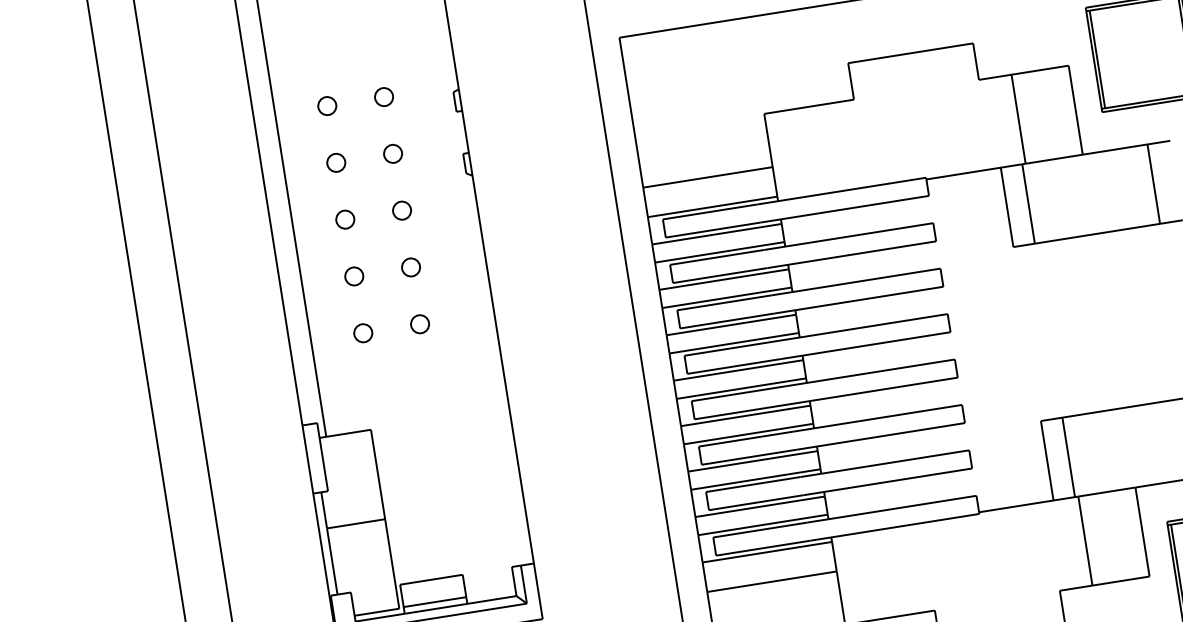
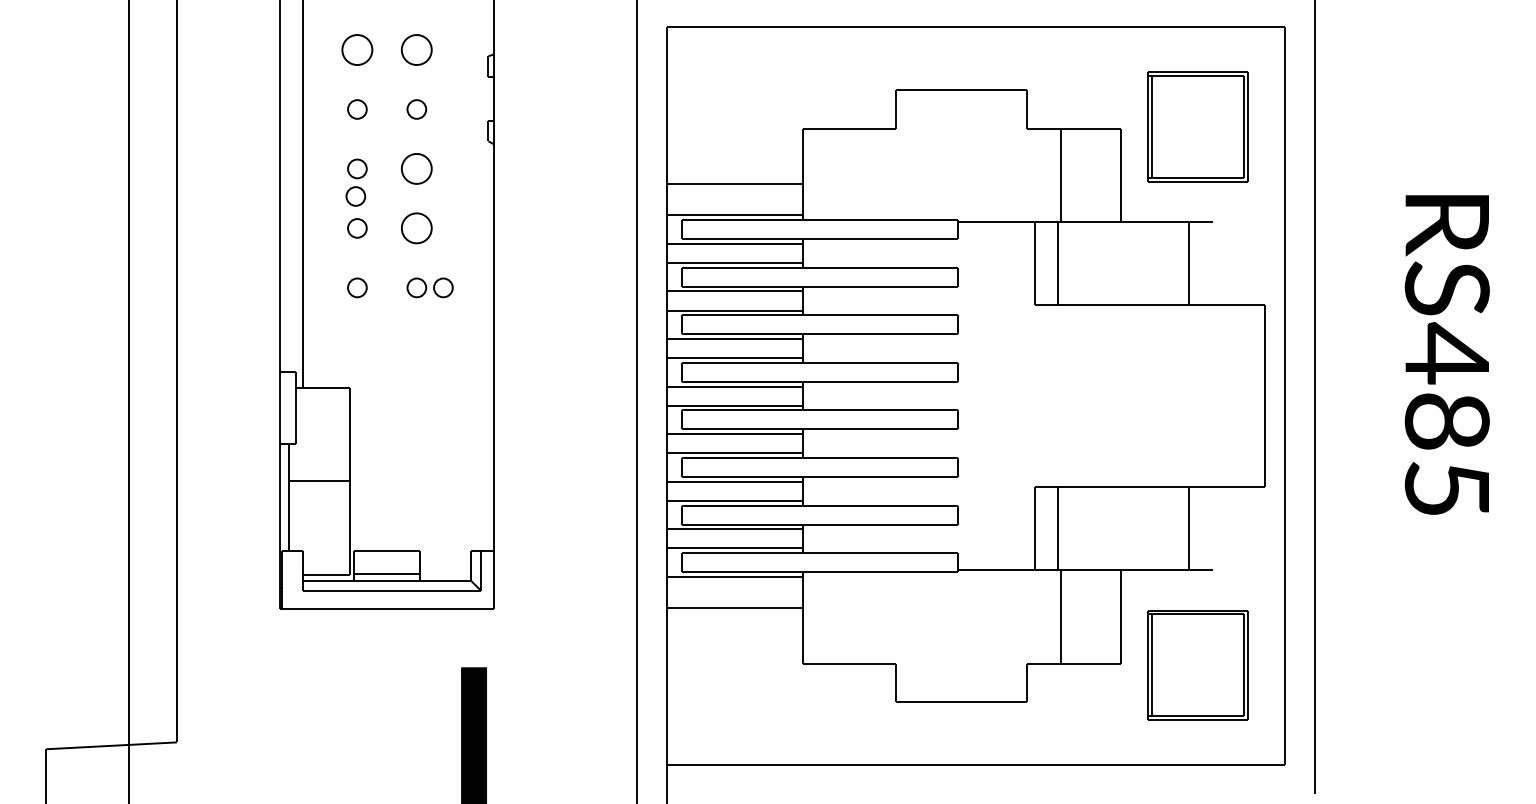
part: (383, 96) -> (416, 49), size x1.6
part: (327, 105) -> (357, 49), size x1.6
part: (401, 210) -> (416, 168), size x1.6
part: (347, 246) -> (355, 196), added
part: (410, 267) -> (416, 228), size x1.6
part: (445, 319) -> (443, 287), added

